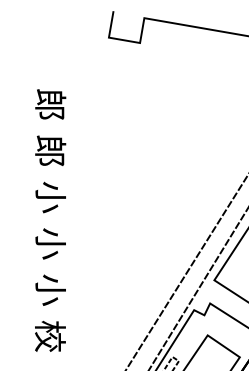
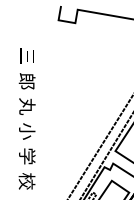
text: (49, 104) -> (26, 56), 郎 -> 三
text: (51, 197) -> (27, 106), 小 -> 丸
text: (51, 290) -> (27, 156), 小 -> 学

